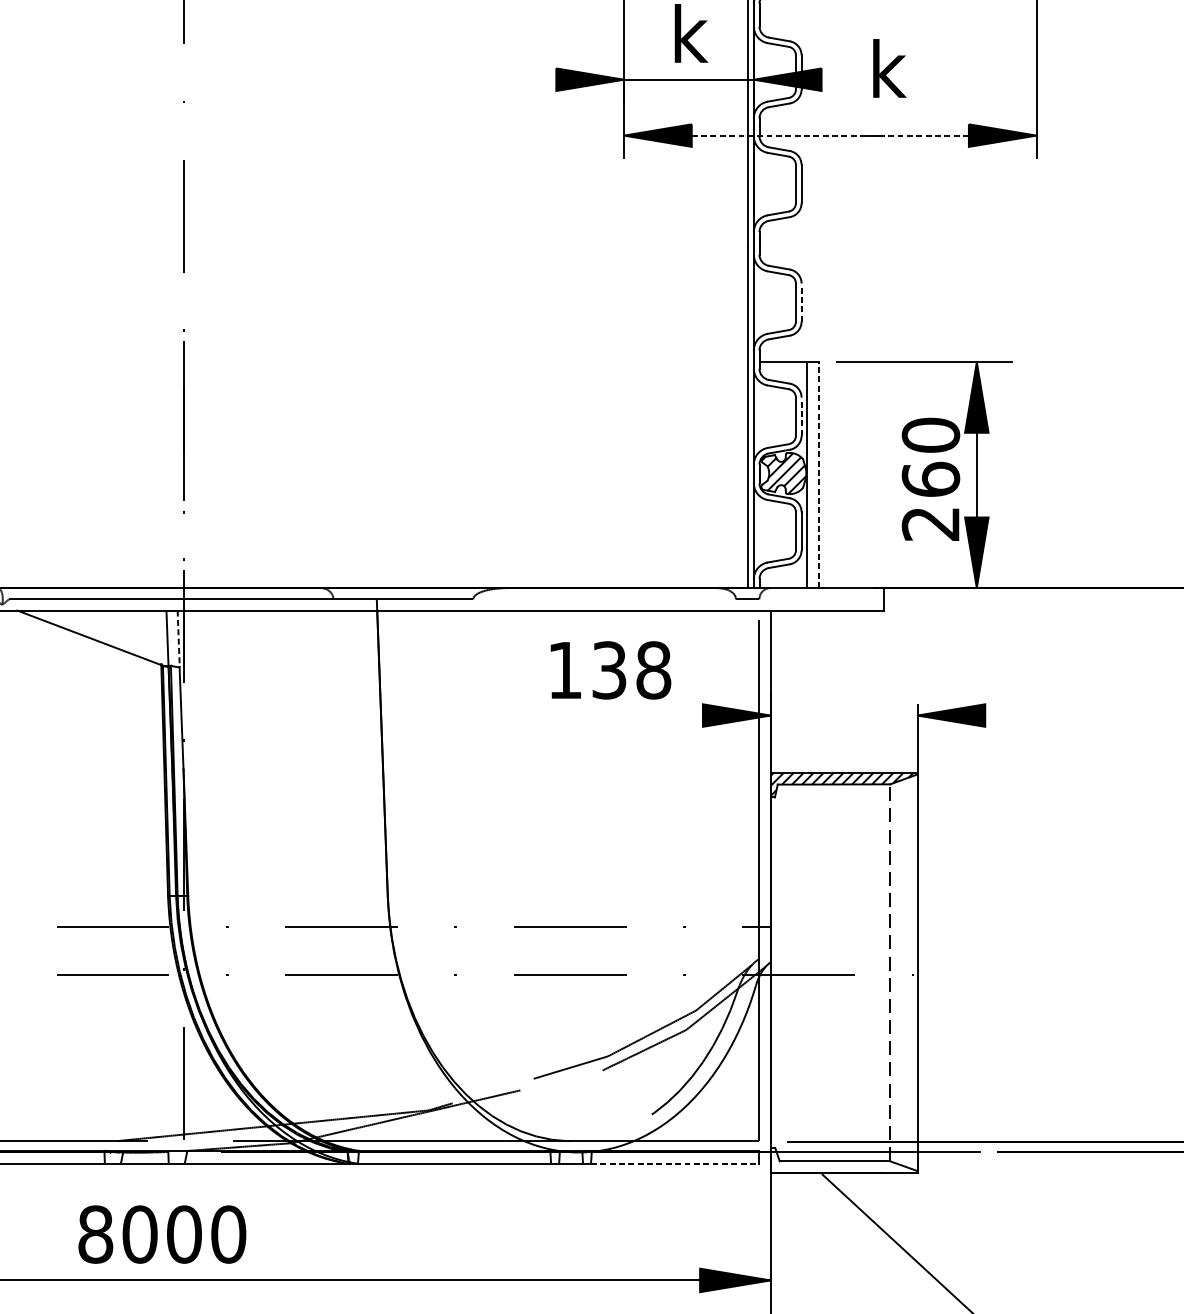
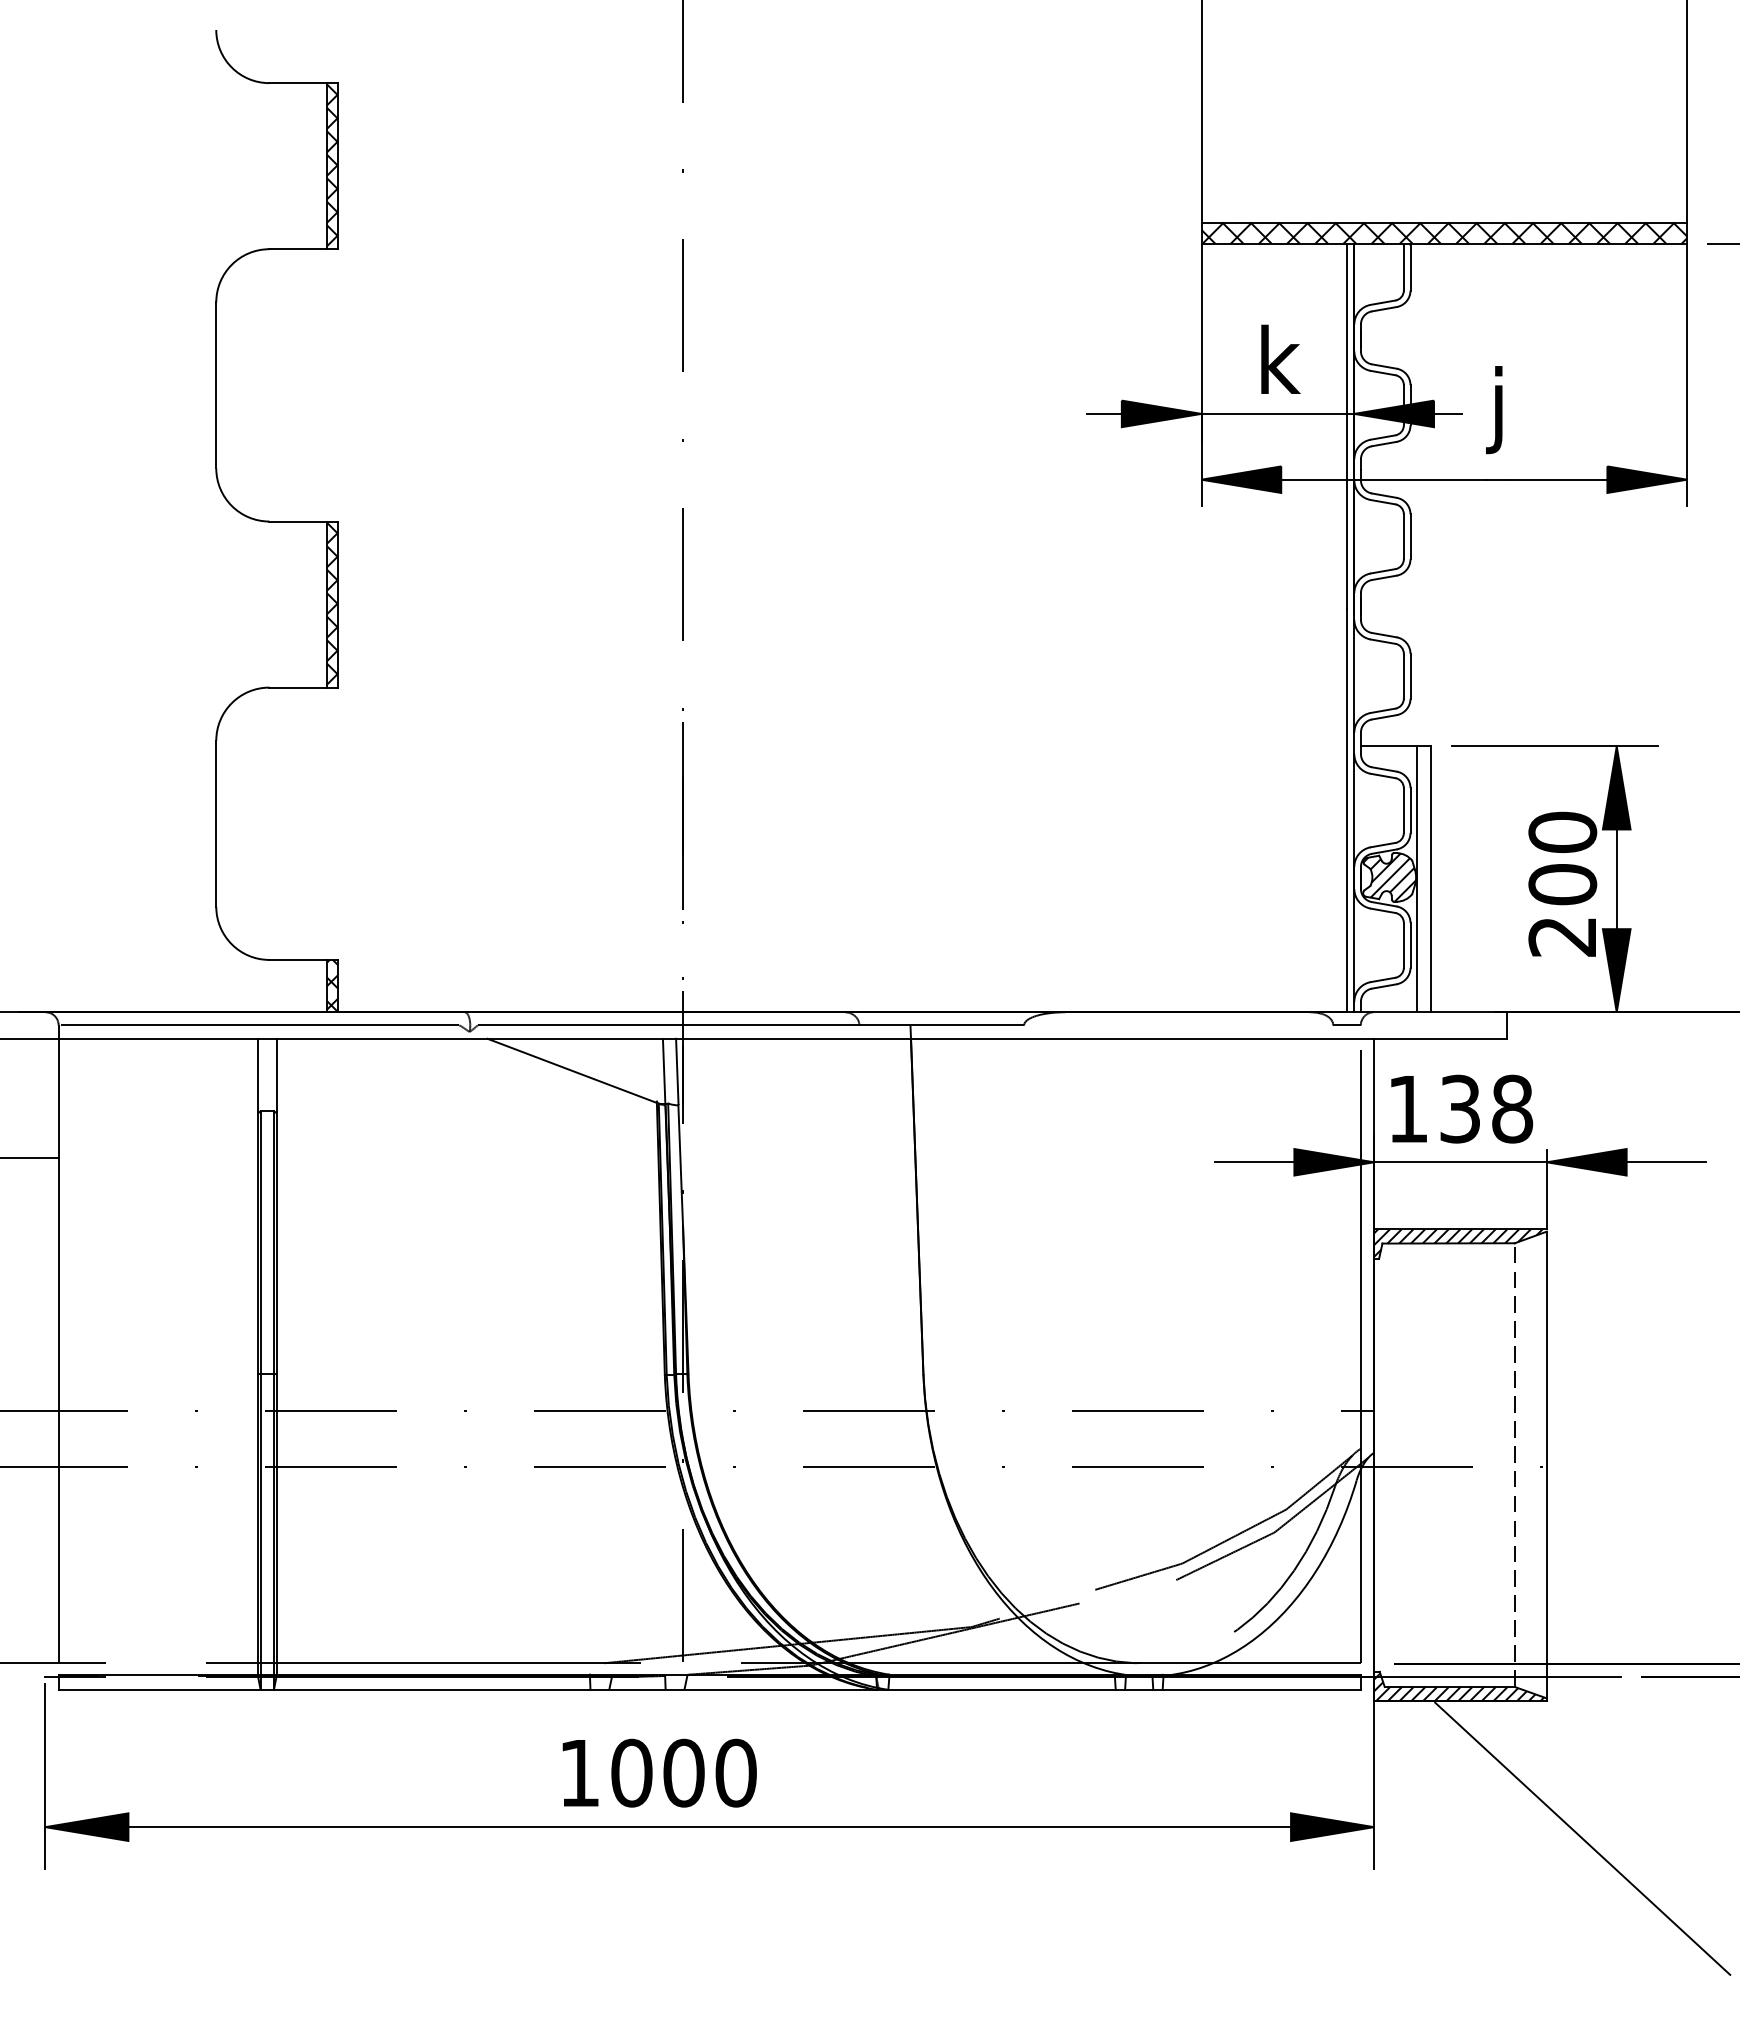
text: (886, 76) -> (1510, 410), k -> j
line: (541, 79) -> (1104, 413), added
line: (833, 79) -> (1447, 413), added
line: (779, 135) -> (1384, 479), dashed -> solid
line: (926, 135) -> (1557, 479), dashed -> solid
line: (801, 301) -> (1410, 675), dashed -> solid
line: (801, 416) -> (1410, 810), dashed -> solid
line: (818, 475) -> (1430, 879), dashed -> solid
text: (930, 479) -> (1562, 884), 260 -> 200
line: (178, 638) -> (677, 1071), dashed -> solid
text: (611, 669) -> (1462, 1108), moved
line: (669, 715) -> (1254, 1162), added
line: (844, 715) -> (1460, 1162), added
line: (1019, 715) -> (1666, 1162), added
hatch: (843, 1161) -> (1459, 1687), added
line: (675, 1163) -> (1262, 1689), dashed -> solid
text: (95, 1233) -> (579, 1772), 8000 -> 1000

